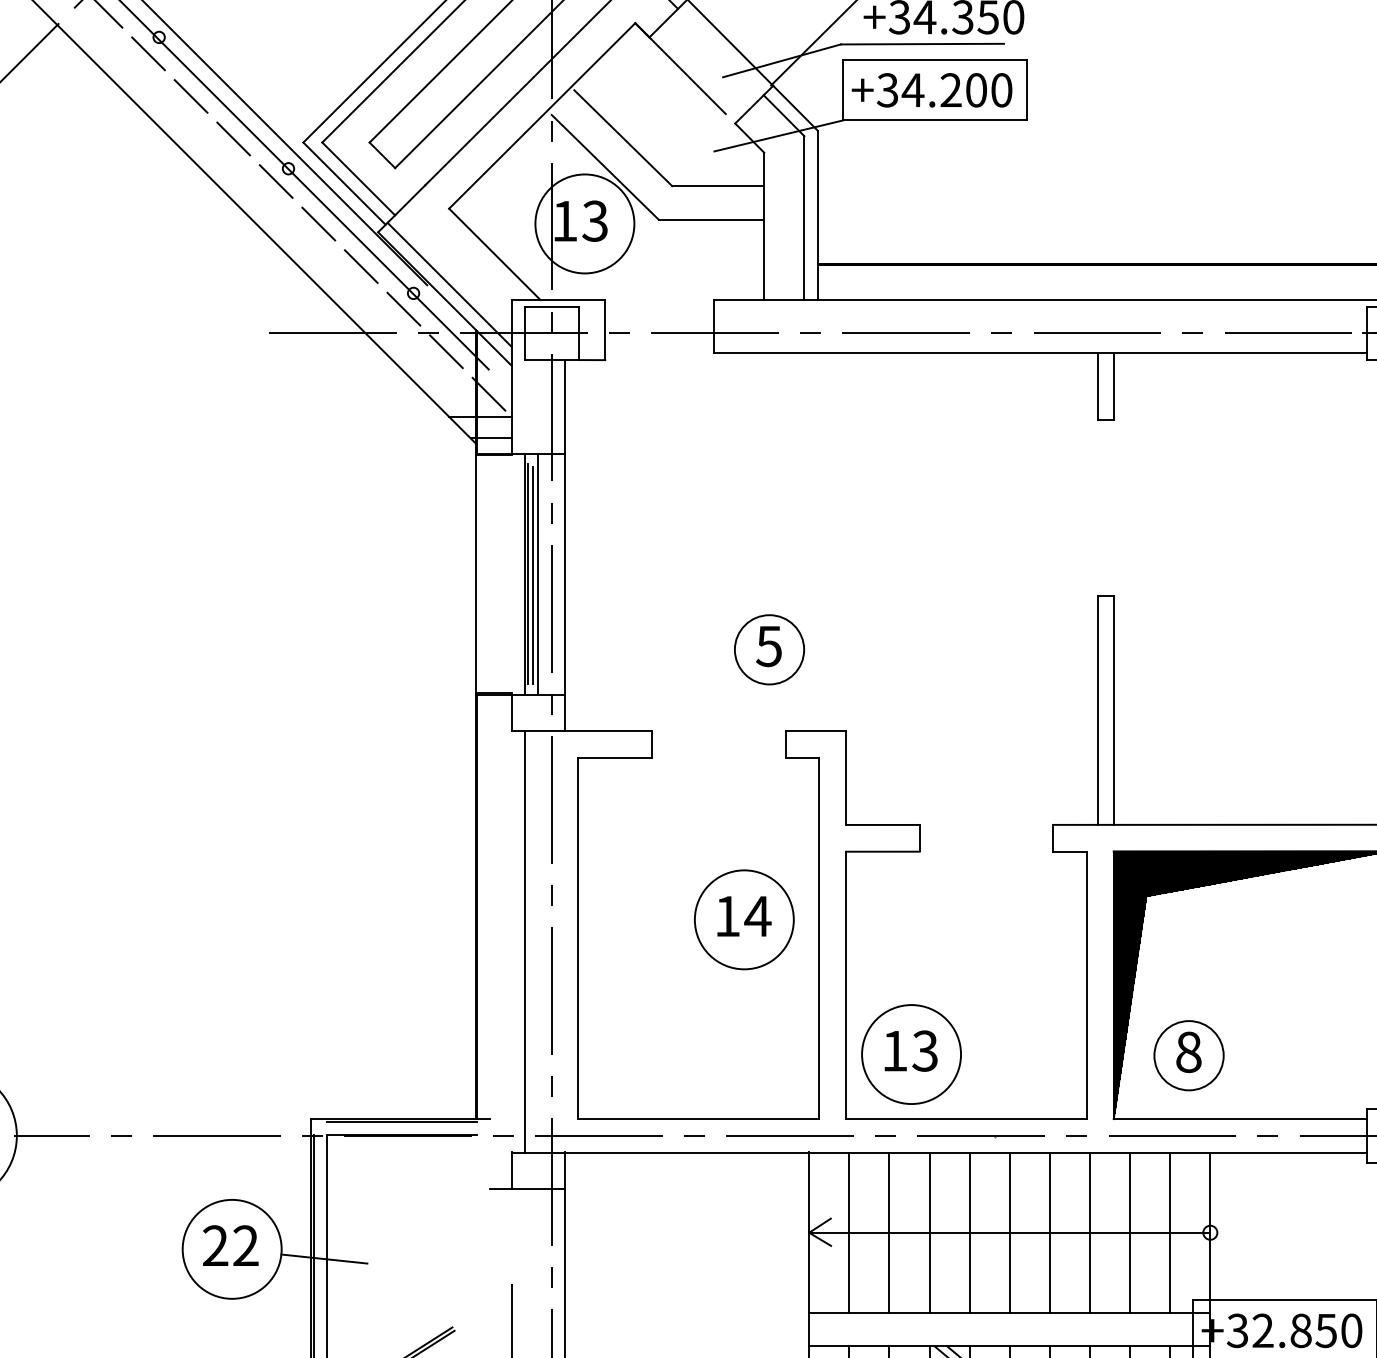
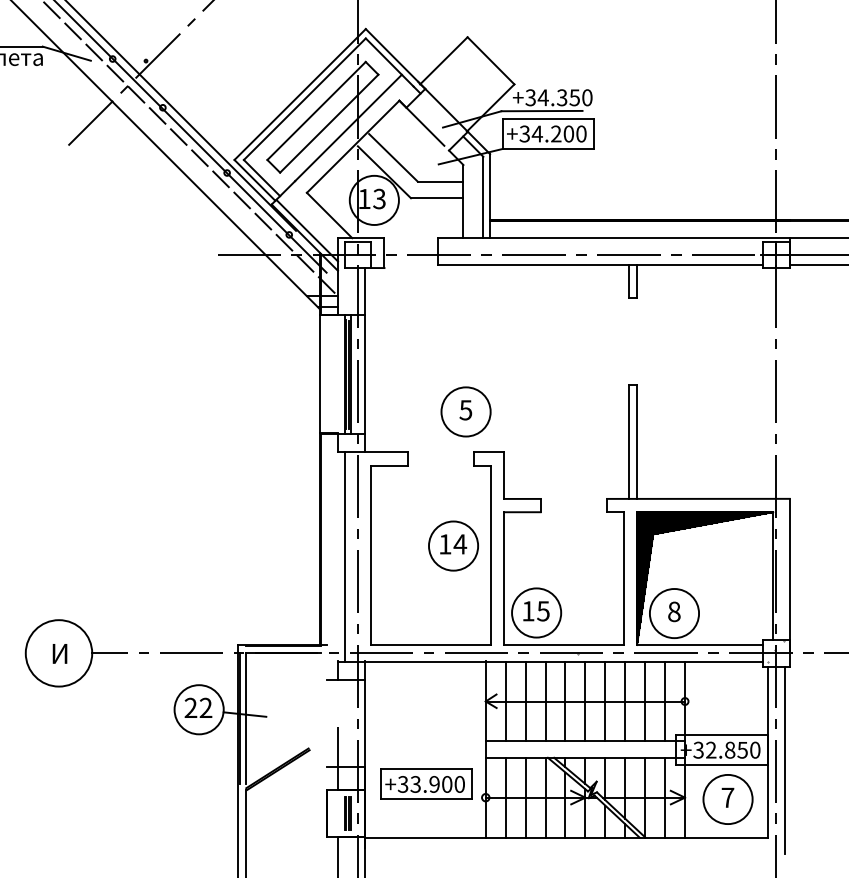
circle: (768, 648) -> (465, 411), size x1.43
text: (925, 1051) -> (543, 611), 13 -> 15
circle: (1189, 1055) -> (674, 613), size x1.43

